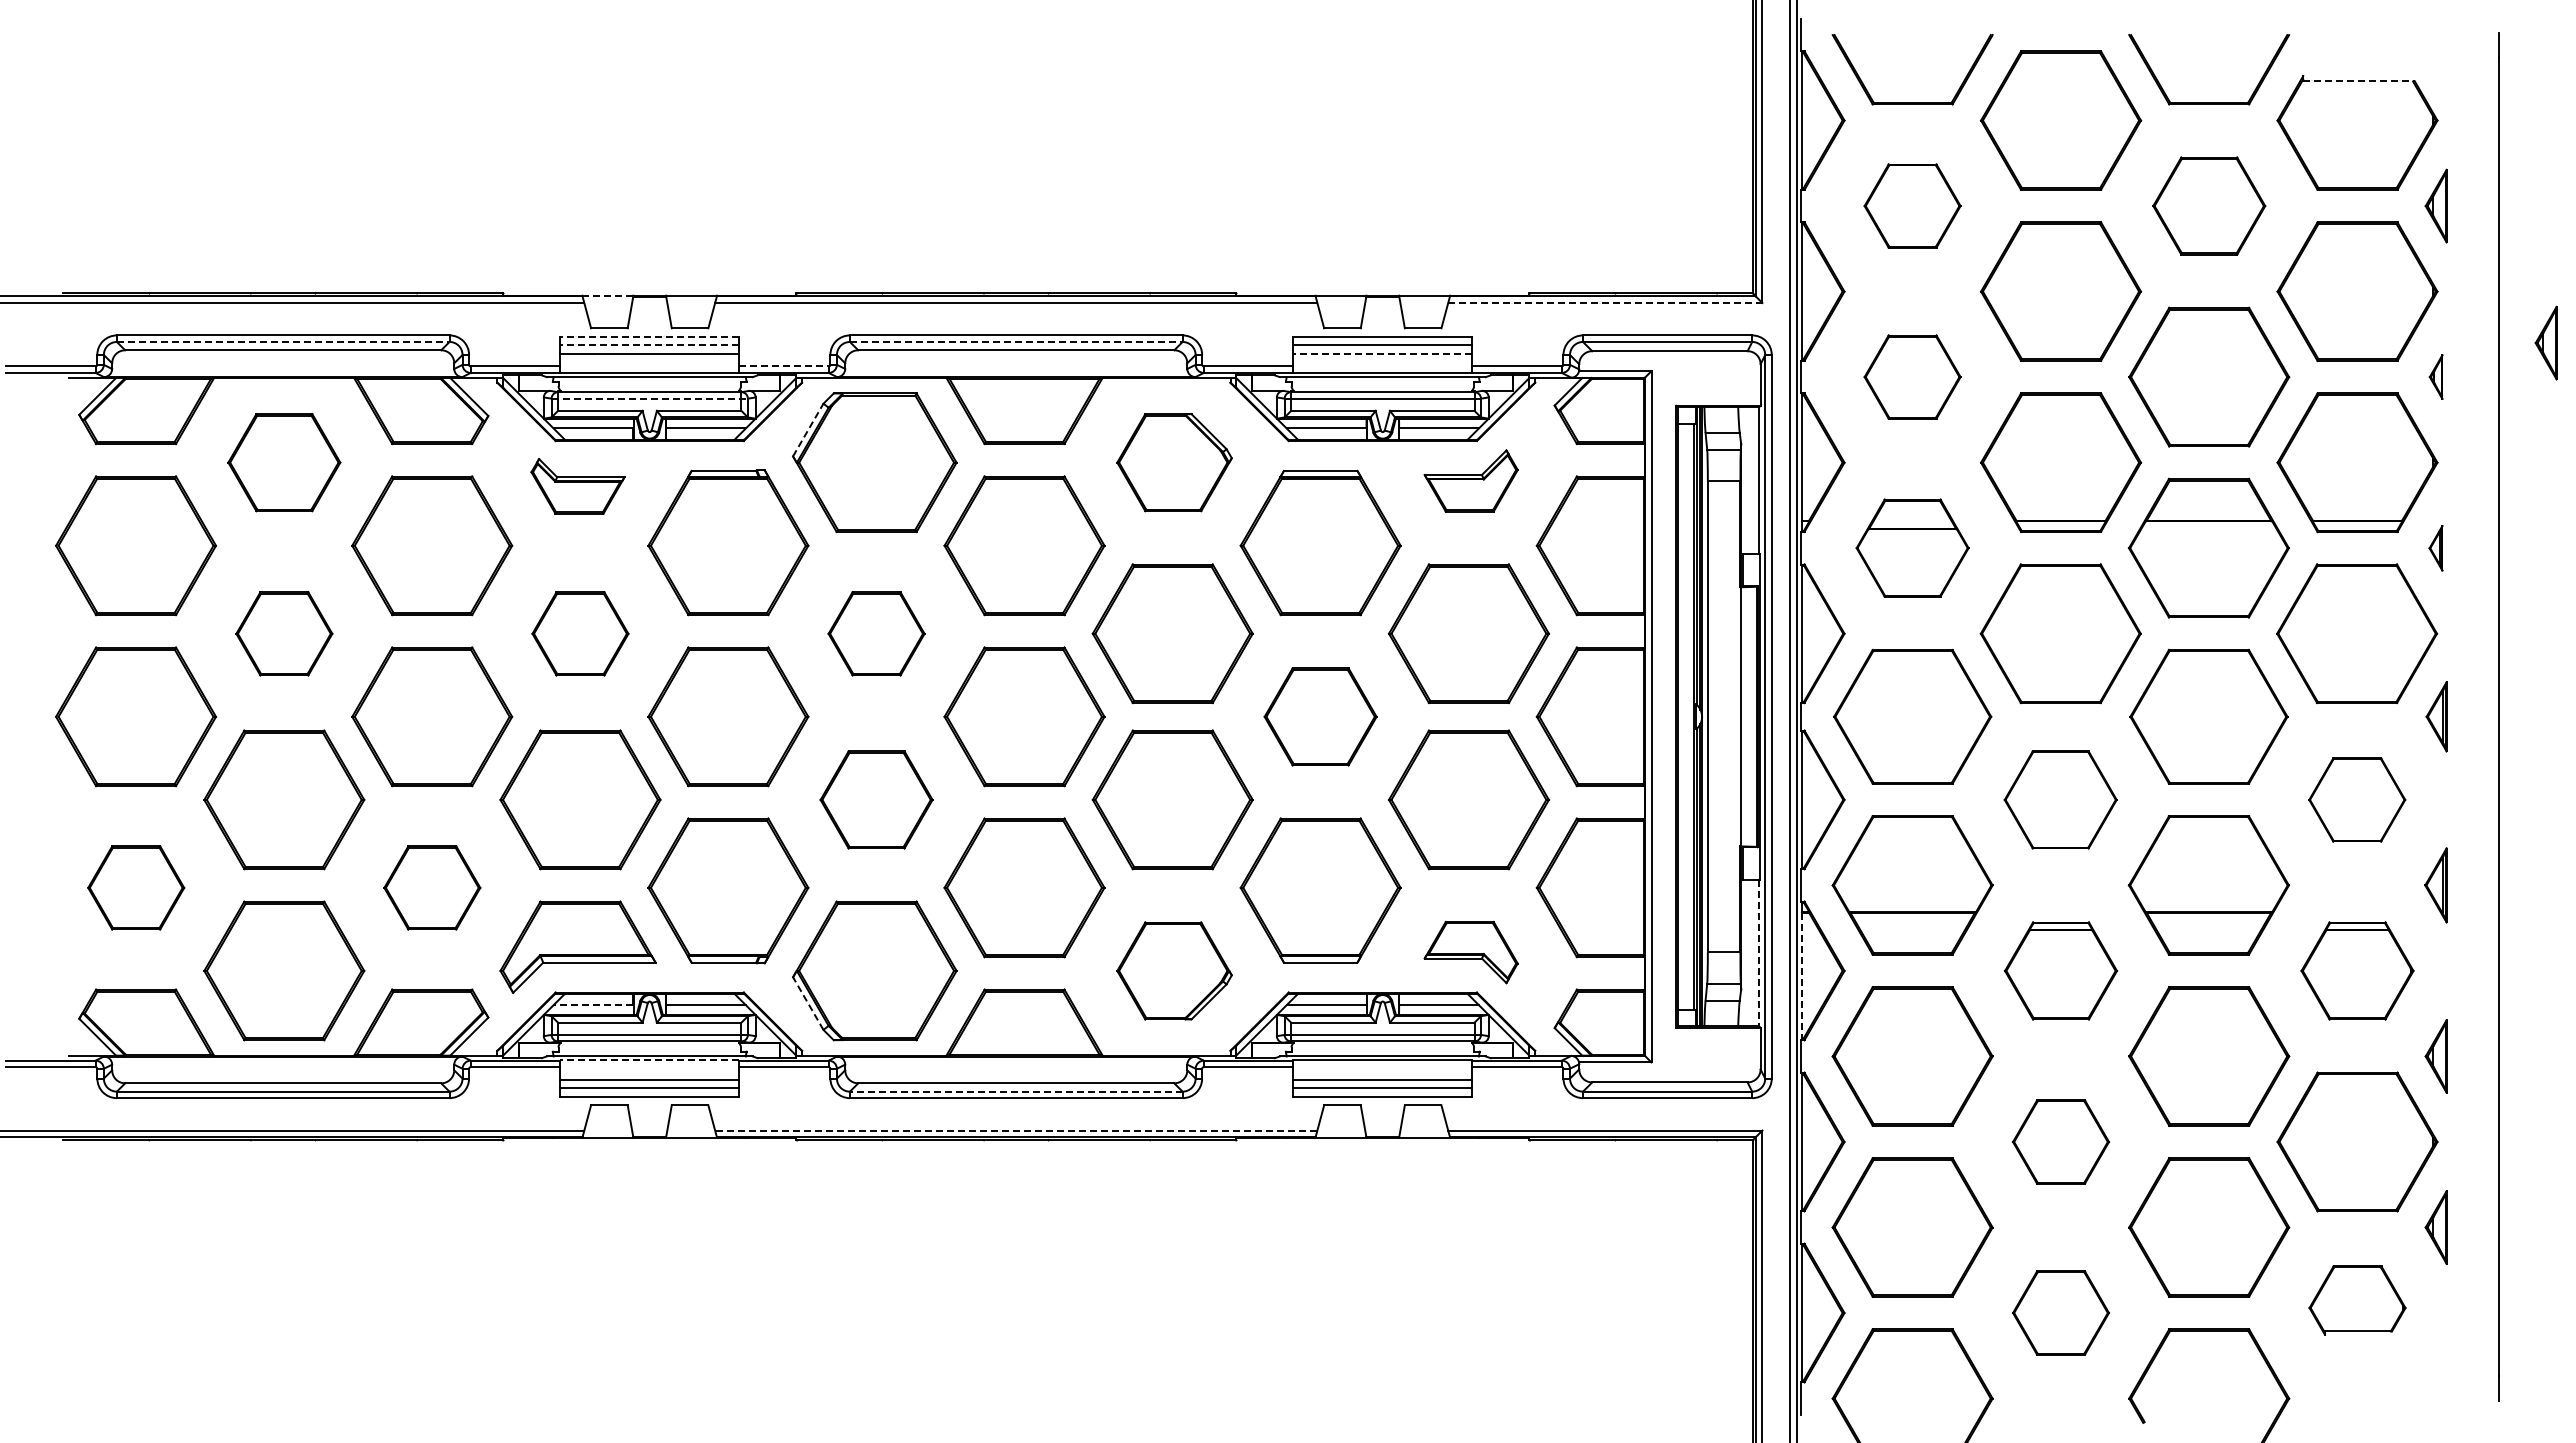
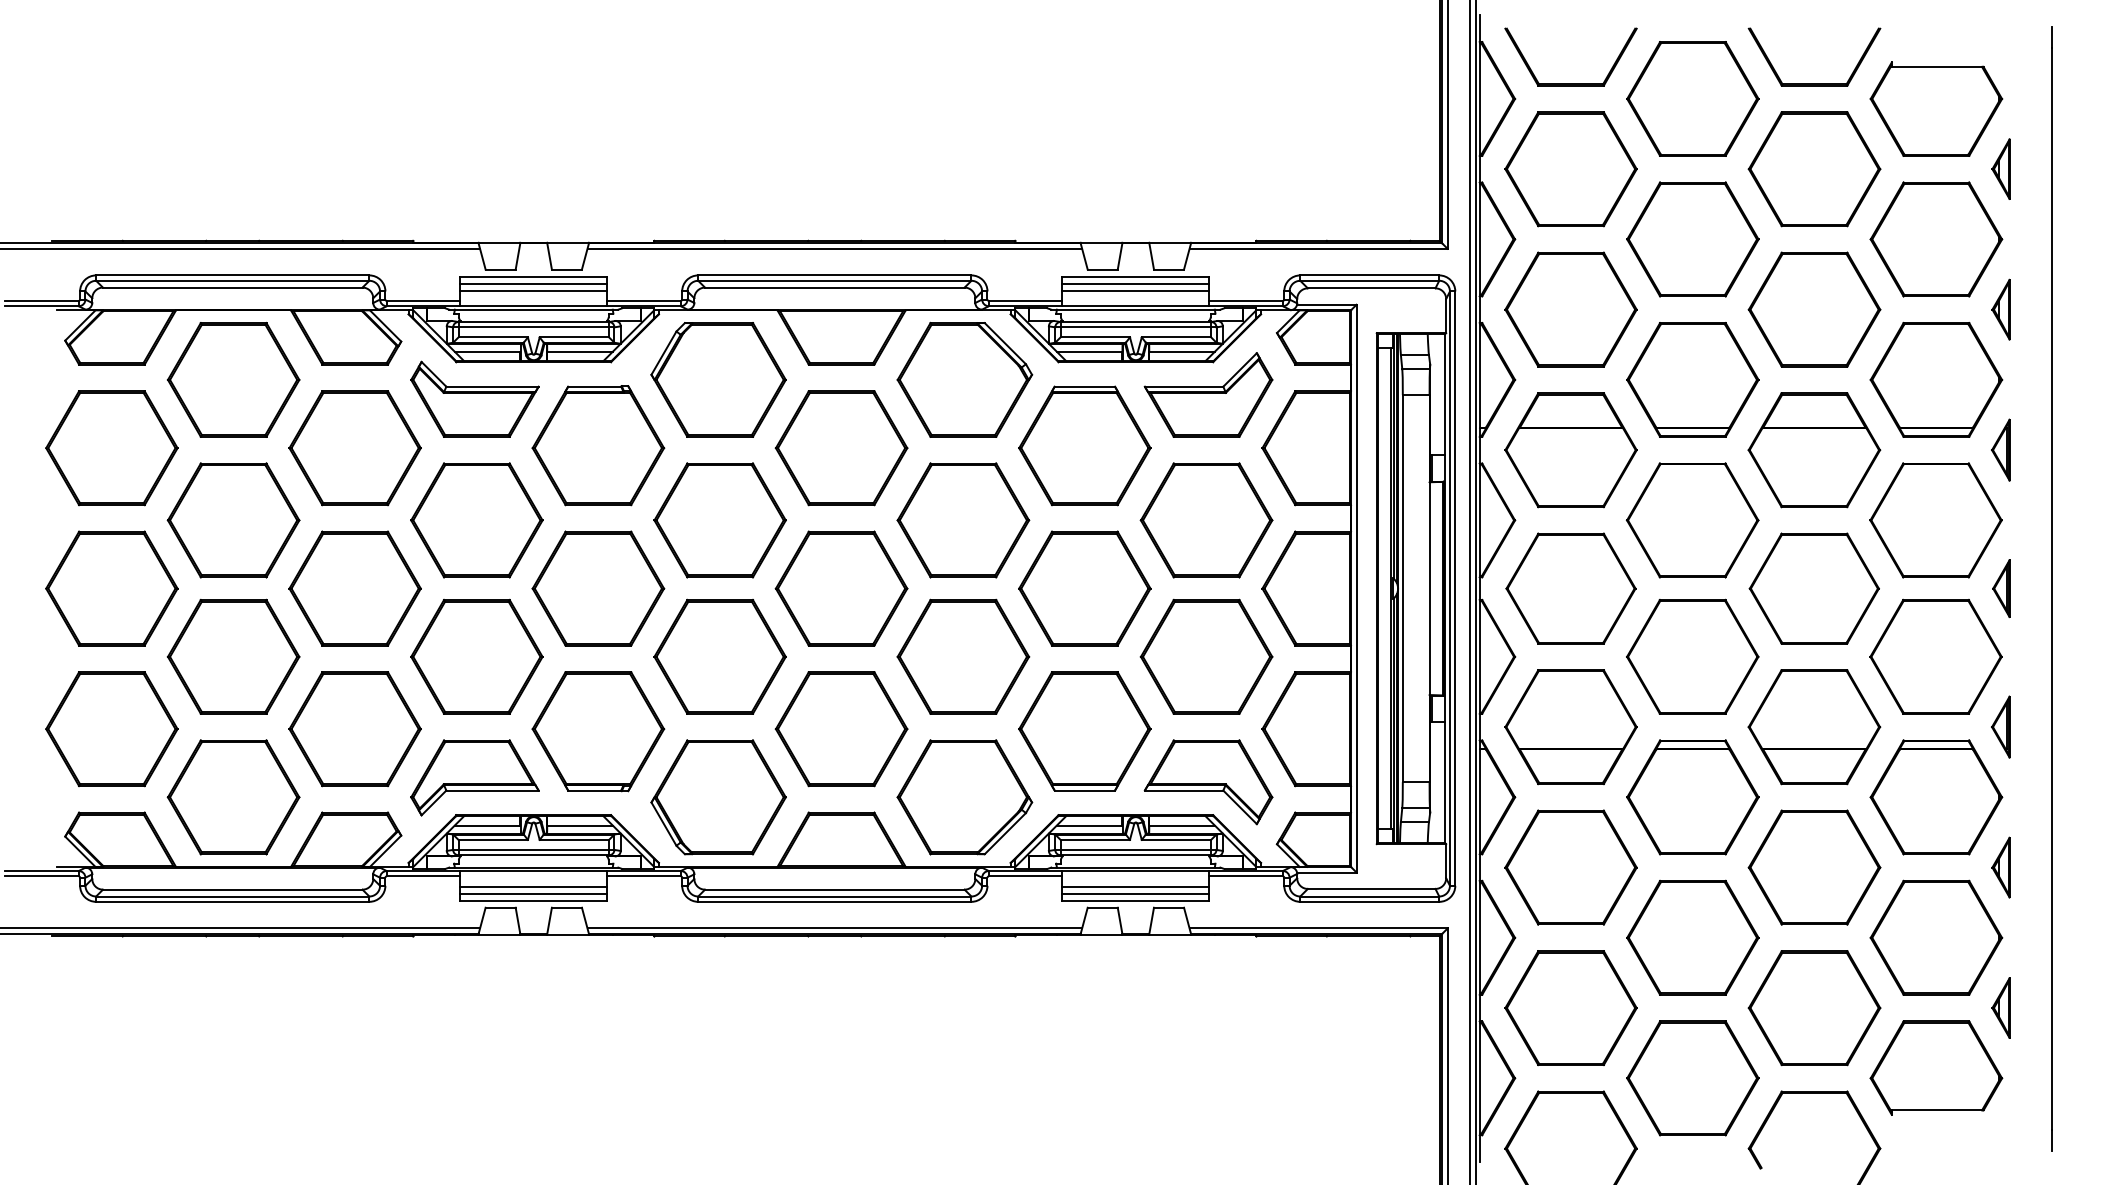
line: (2359, 81) -> (1938, 66), dashed -> solid
part: (1912, 205) -> (1570, 168), size x1.67
part: (2209, 205) -> (1814, 168), size x1.43
line: (607, 295) -> (499, 242), dashed -> solid
line: (1605, 303) -> (1318, 249), dashed -> solid
line: (649, 337) -> (533, 277), dashed -> solid
line: (283, 341) -> (233, 280), dashed -> solid
line: (1016, 341) -> (835, 280), dashed -> solid
part: (2545, 342) -> (2090, 281), removed
line: (649, 345) -> (533, 283), dashed -> solid
line: (1382, 353) -> (1135, 290), dashed -> solid
line: (784, 366) -> (644, 300), dashed -> solid
part: (1912, 376) -> (1570, 309), size x1.67
part: (2435, 376) -> (2000, 309), size x1.67
line: (650, 398) -> (534, 327), dashed -> solid
line: (808, 429) -> (664, 352), dashed -> solid
part: (284, 462) -> (233, 379), size x1.43
part: (1174, 462) -> (964, 379), size x1.43
part: (1470, 480) -> (1207, 394), size x1.67
part: (577, 486) -> (474, 399), size x1.67
part: (1912, 547) -> (1570, 449), size x1.43
part: (2435, 548) -> (2000, 450), size x1.67
part: (284, 633) -> (233, 520), size x1.67
part: (580, 633) -> (476, 520), size x1.67
part: (876, 633) -> (720, 520), size x1.67
part: (1320, 716) -> (1084, 588), size x1.43
part: (876, 799) -> (720, 656), size x1.43
part: (2060, 799) -> (1692, 656), size x1.43
part: (2357, 799) -> (1936, 656), size x1.67
part: (136, 887) -> (112, 728), size x1.67
part: (432, 887) -> (355, 728), size x1.67
part: (1470, 952) -> (1207, 782), size x1.67
line: (1759, 953) -> (1445, 783), dashed -> solid
part: (1174, 970) -> (964, 797), size x1.43
part: (2060, 970) -> (1692, 797), size x1.43
part: (2357, 970) -> (1936, 797), size x1.43
line: (1802, 976) -> (1480, 801), dashed -> solid
line: (808, 1003) -> (664, 824), dashed -> solid
line: (593, 1005) -> (487, 825), dashed -> solid
line: (649, 1060) -> (533, 870), dashed -> solid
line: (1015, 1091) -> (834, 896), dashed -> solid
line: (1015, 1130) -> (834, 928), dashed -> solid
part: (2060, 1141) -> (1692, 937), size x1.67
part: (2357, 1300) -> (1936, 1068), size x1.67
part: (2060, 1312) -> (1692, 1077), size x1.67

